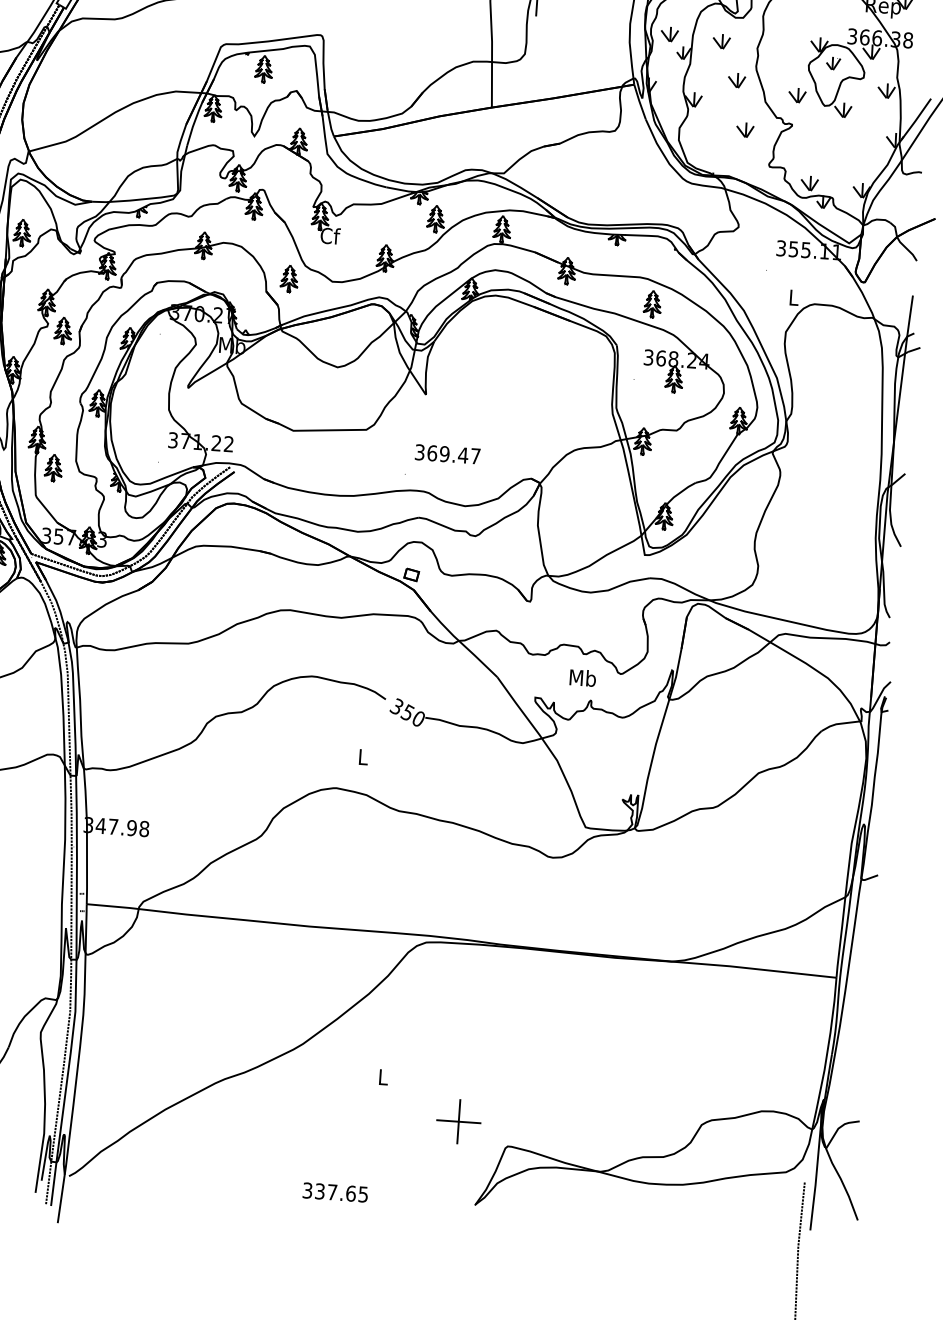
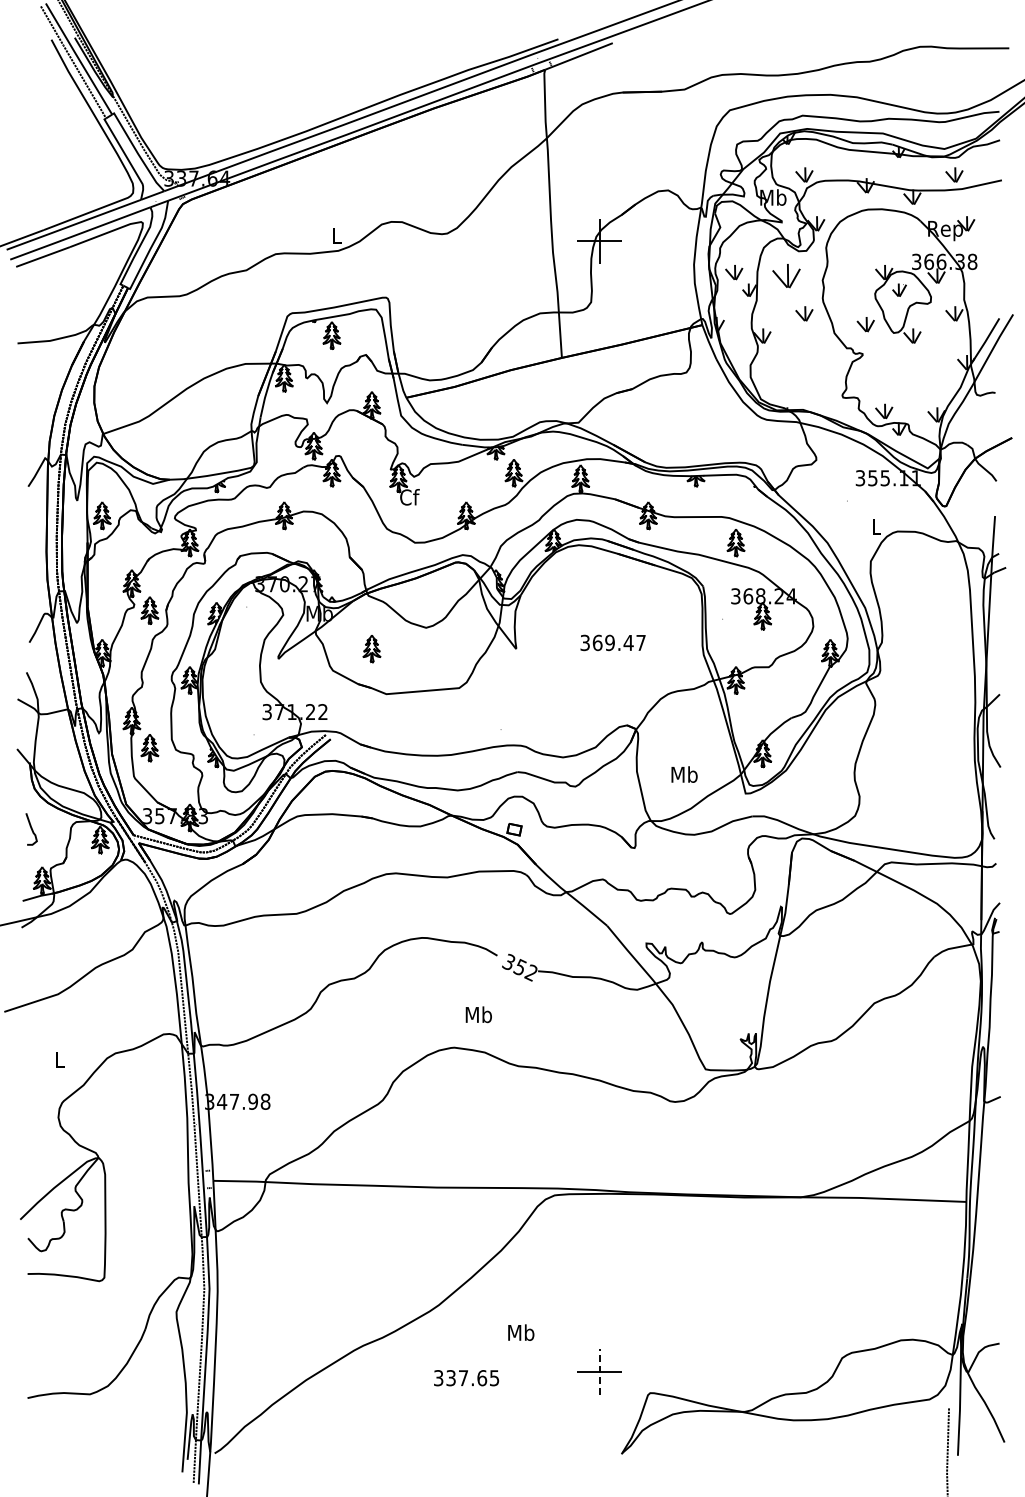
part: (721, 41) -> (786, 275), size x1.6
part: (745, 129) -> (816, 362), removed
part: (288, 279) -> (371, 649), moved
text: (447, 453) -> (612, 642), moved
text: (582, 677) -> (684, 774), moved
text: (417, 718) -> (530, 972), 350 -> 352
text: (362, 756) -> (478, 1014), L -> Mb
text: (383, 1076) -> (521, 1332), L -> Mb
line: (458, 1121) -> (599, 1371), solid -> dashed
text: (335, 1192) -> (466, 1378), moved

